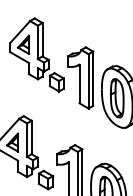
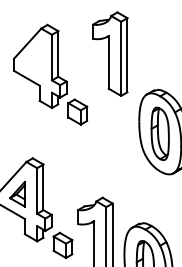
part: (22, 44) -> (31, 60), removed
part: (80, 77) -> (110, 53), moved

